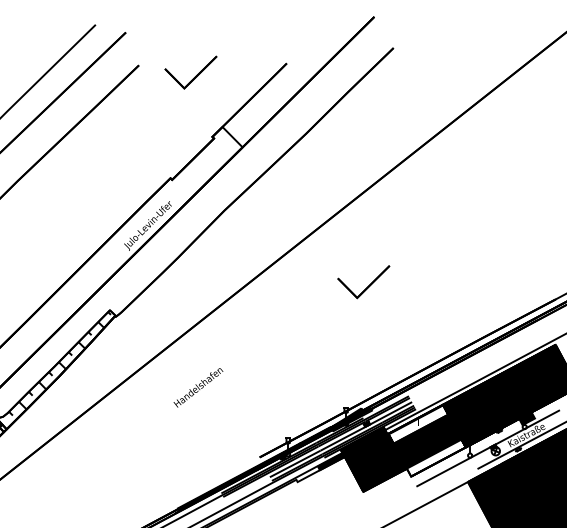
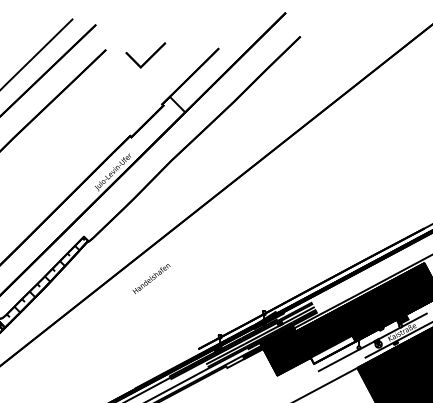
part: (363, 282) -> (277, 215), removed
text: (198, 387) -> (151, 278), moved
fill: (418, 423) -> (319, 323), added

